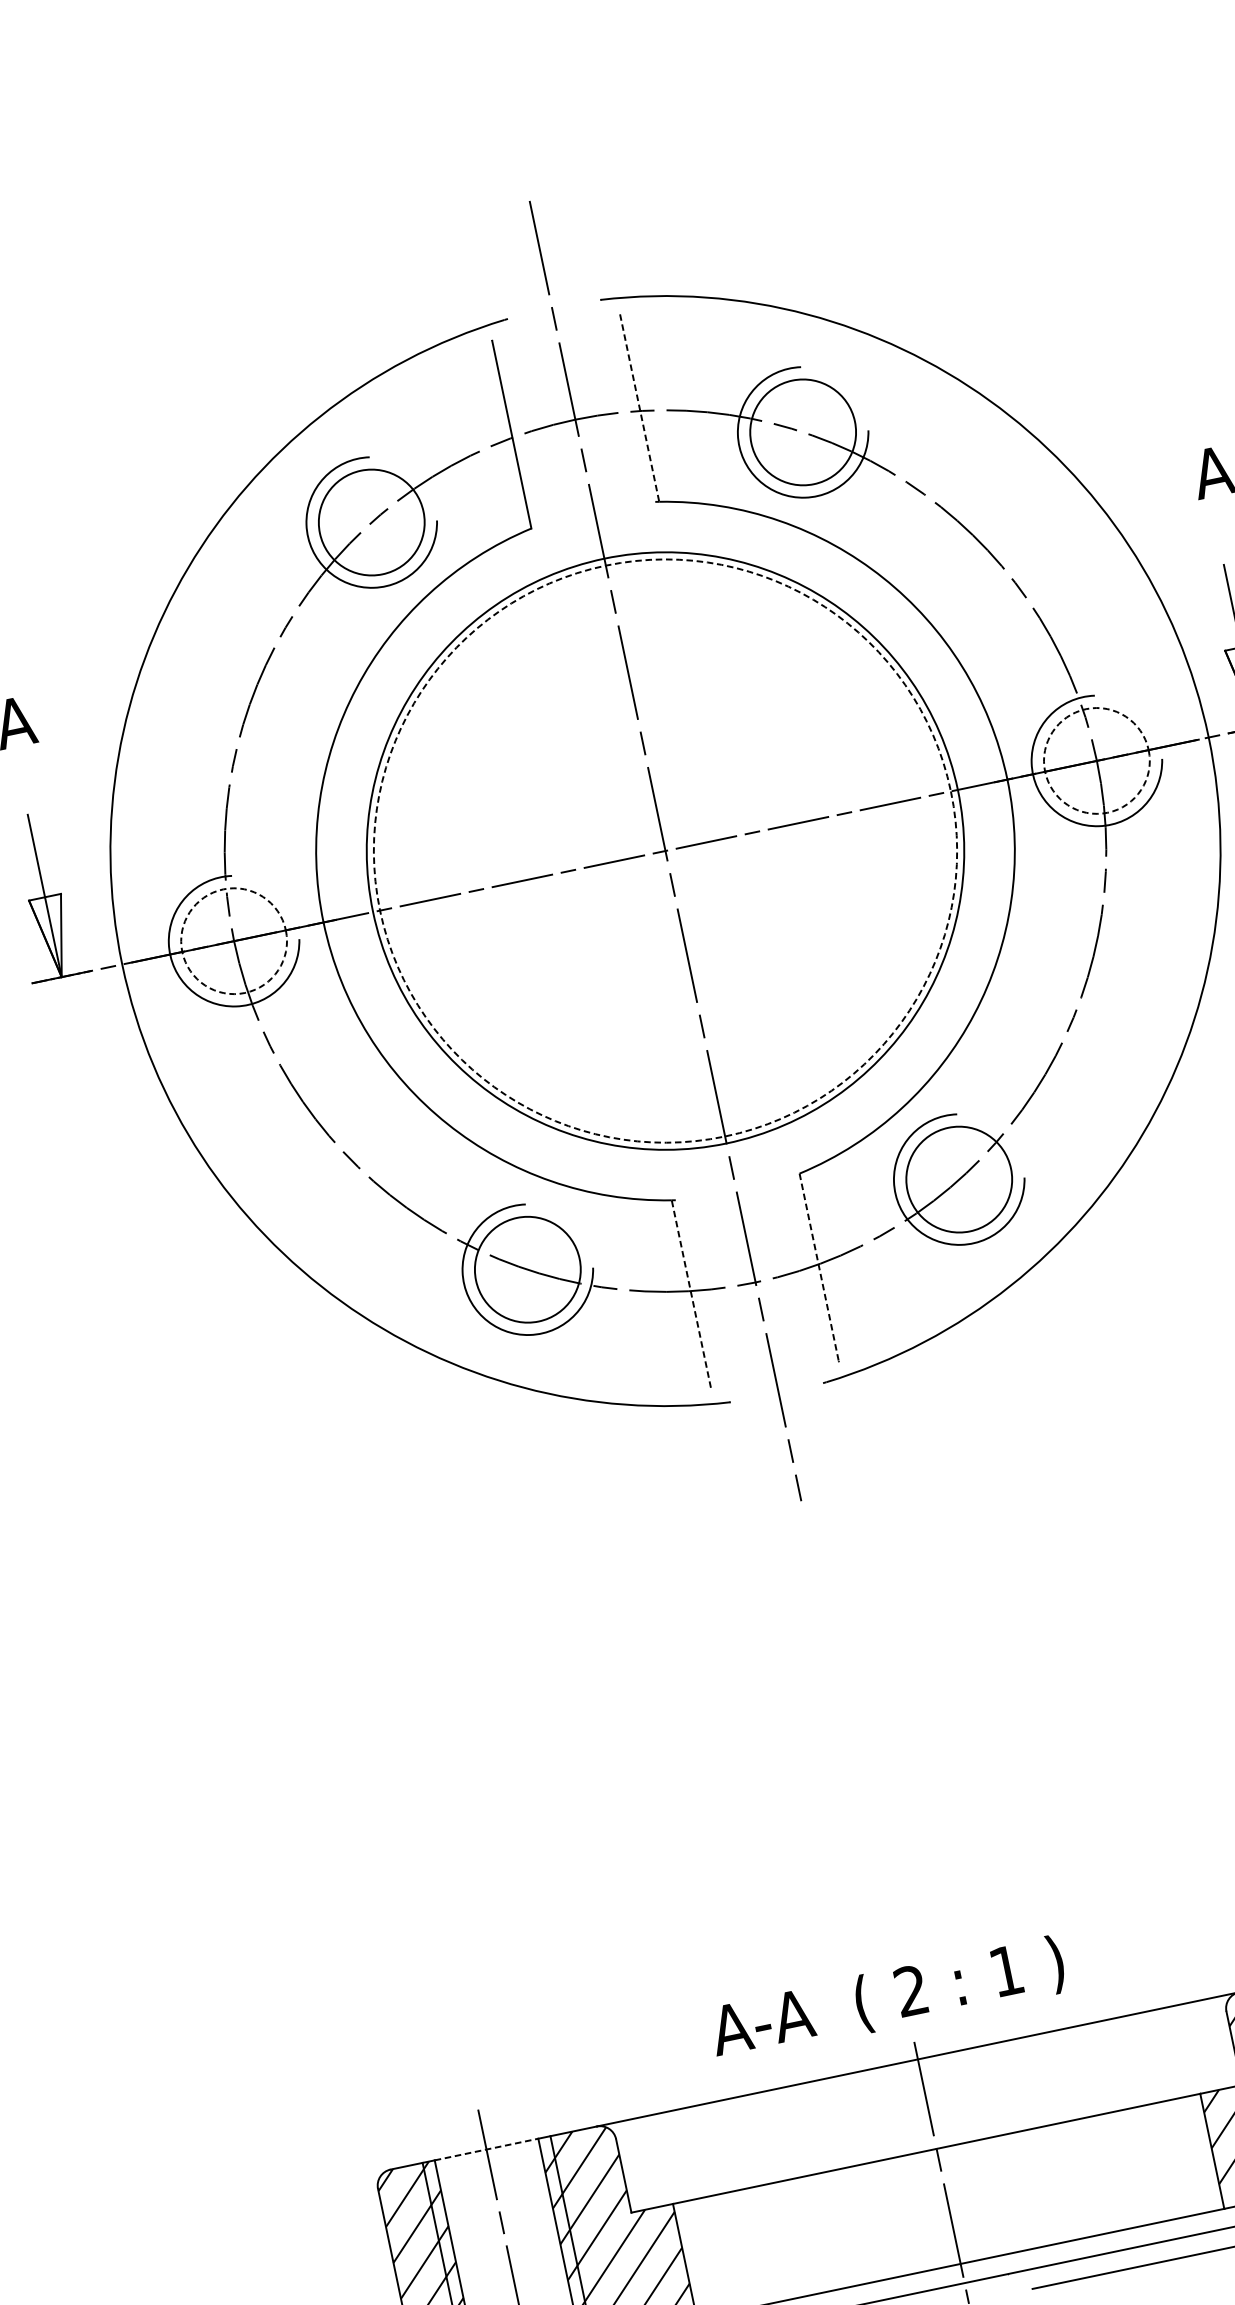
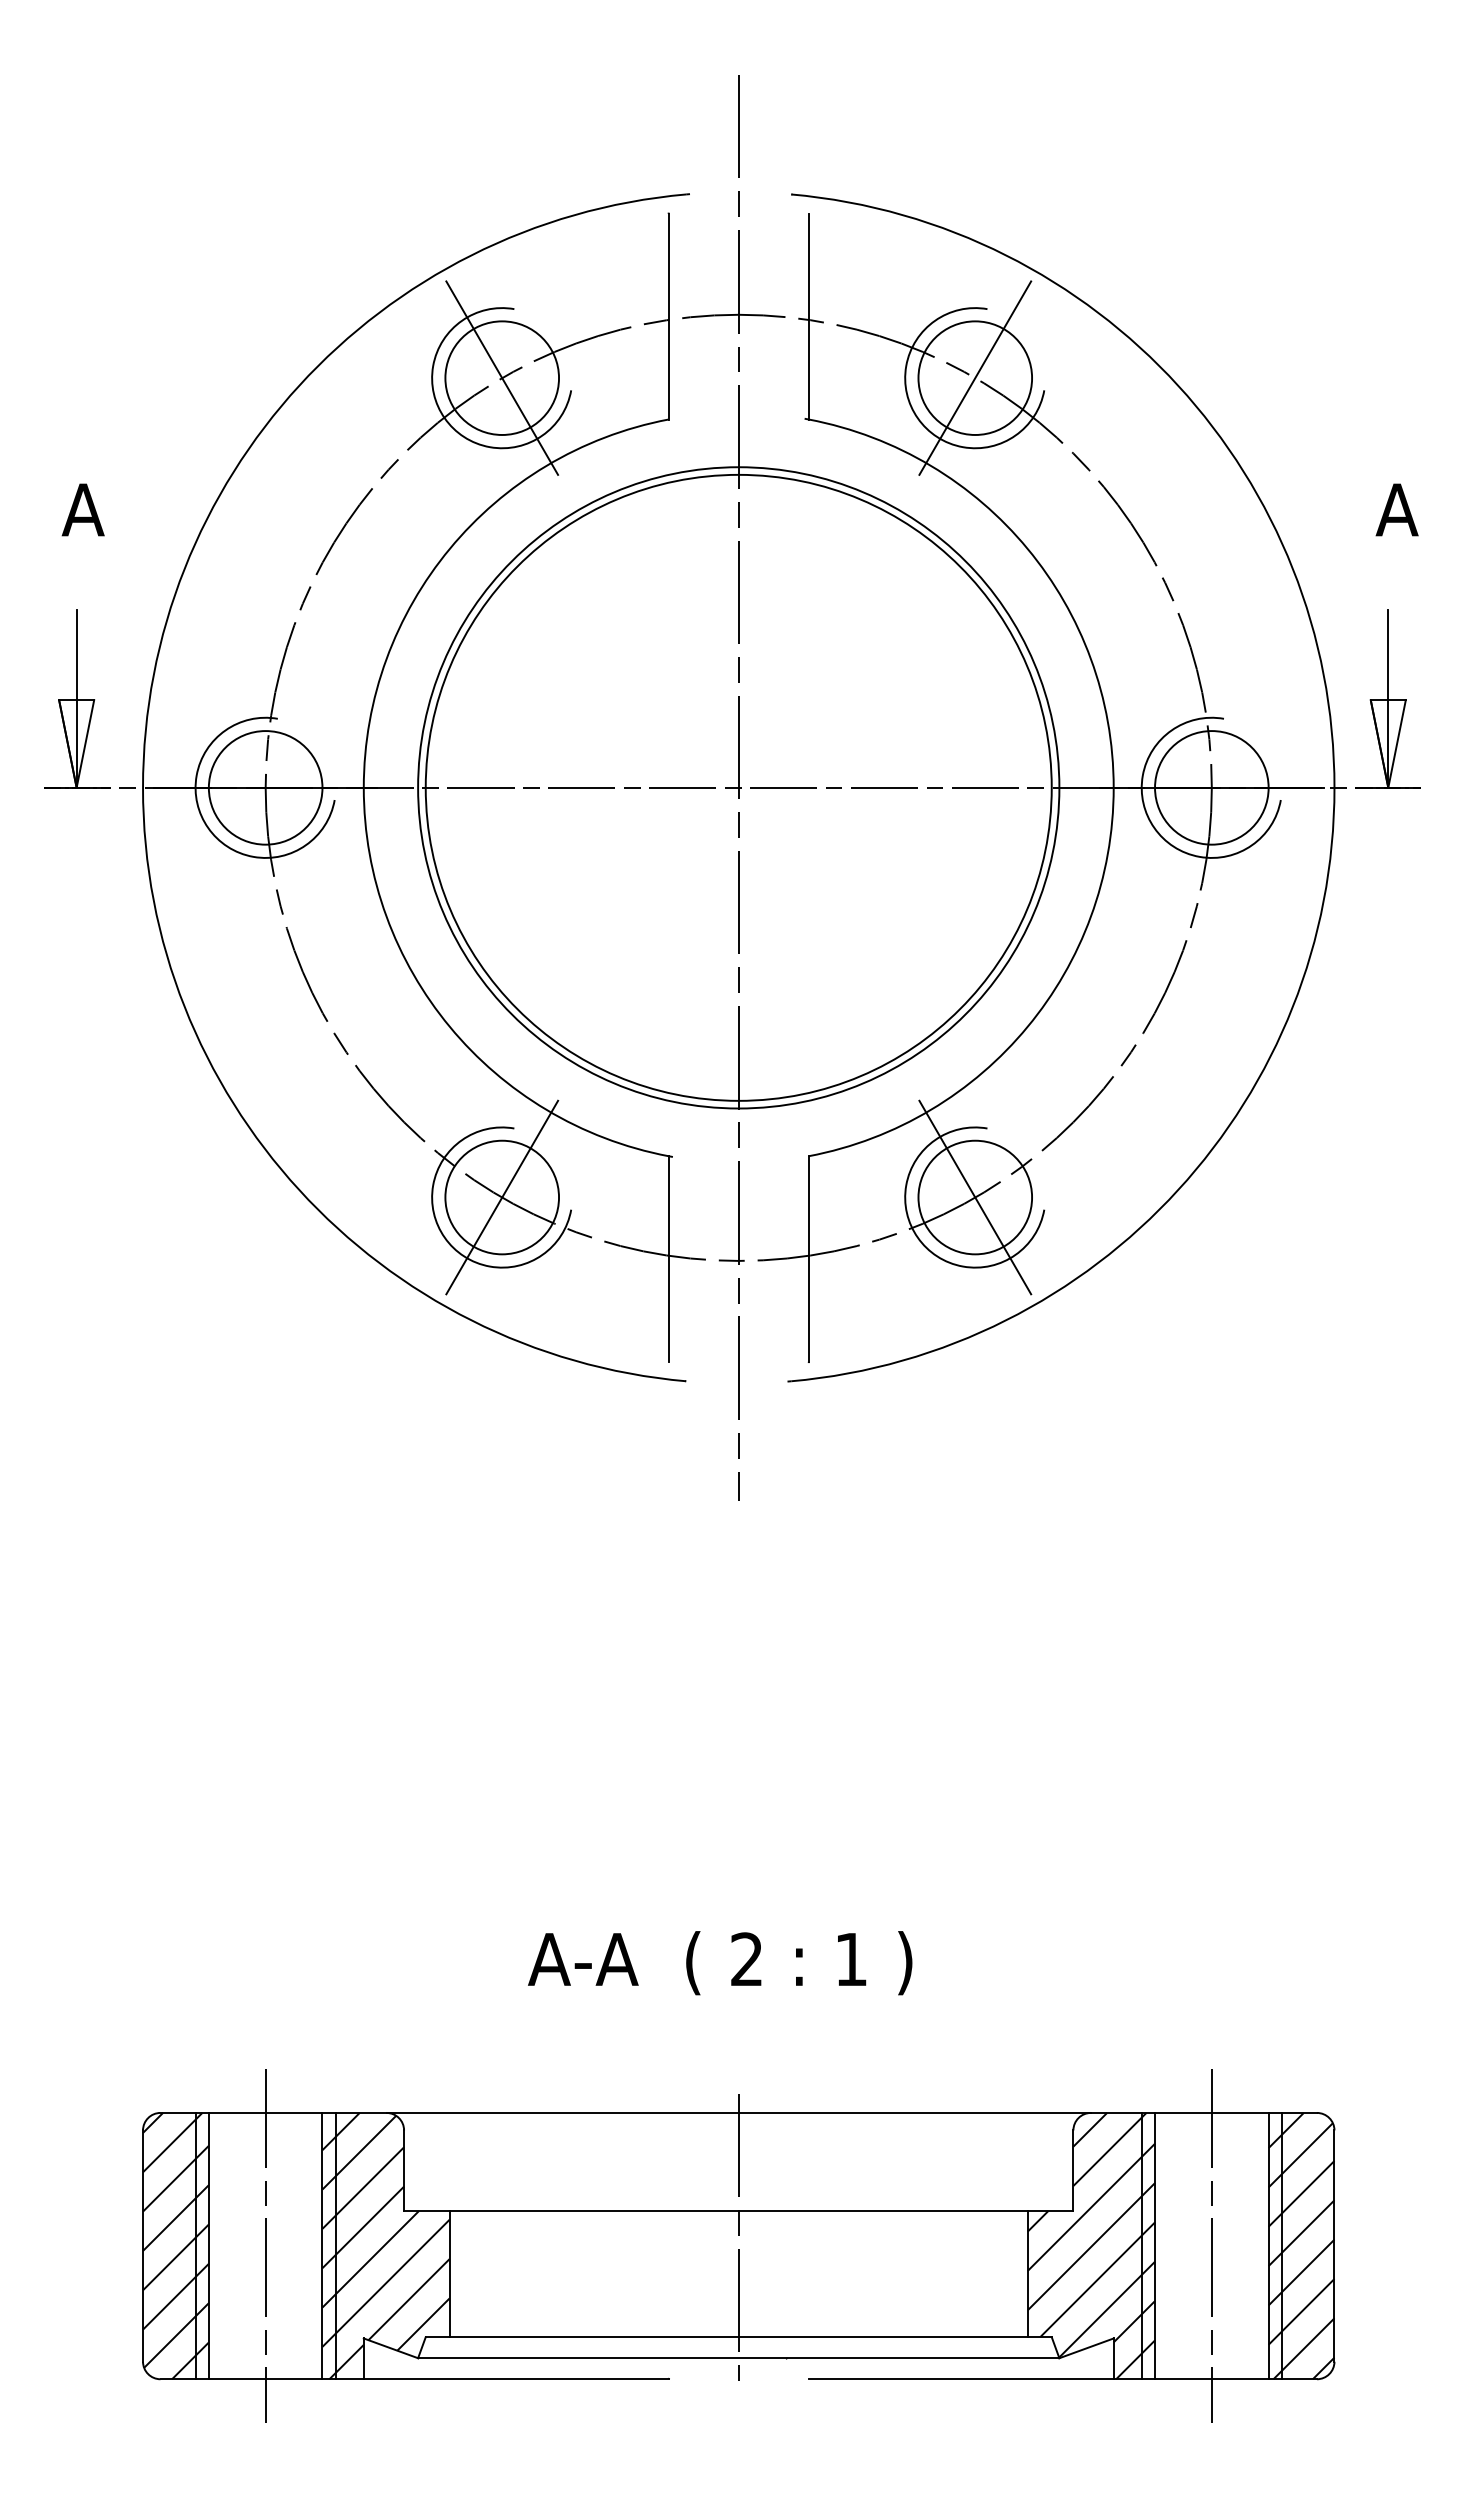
line: (639, 407) -> (808, 316), dashed -> solid
line: (803, 431) -> (975, 377), added
line: (371, 521) -> (502, 377), added
circle: (1096, 760) -> (1211, 787), dashed -> solid
circle: (665, 850) -> (738, 787), dashed -> solid
circle: (233, 940) -> (265, 787), dashed -> solid
line: (959, 1179) -> (975, 1197), added
line: (818, 1267) -> (808, 1259), dashed -> solid
line: (528, 1269) -> (502, 1197), added
line: (691, 1294) -> (668, 1259), dashed -> solid
text: (888, 1999) -> (720, 1963), moved
line: (486, 2149) -> (265, 2112), dashed -> solid

